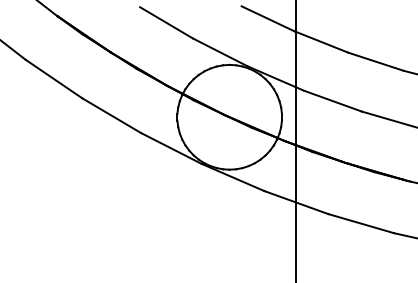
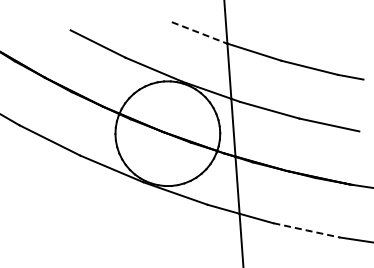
line: (268, 18) -> (199, 32), solid -> dashed
line: (361, 223) -> (306, 230), solid -> dashed

